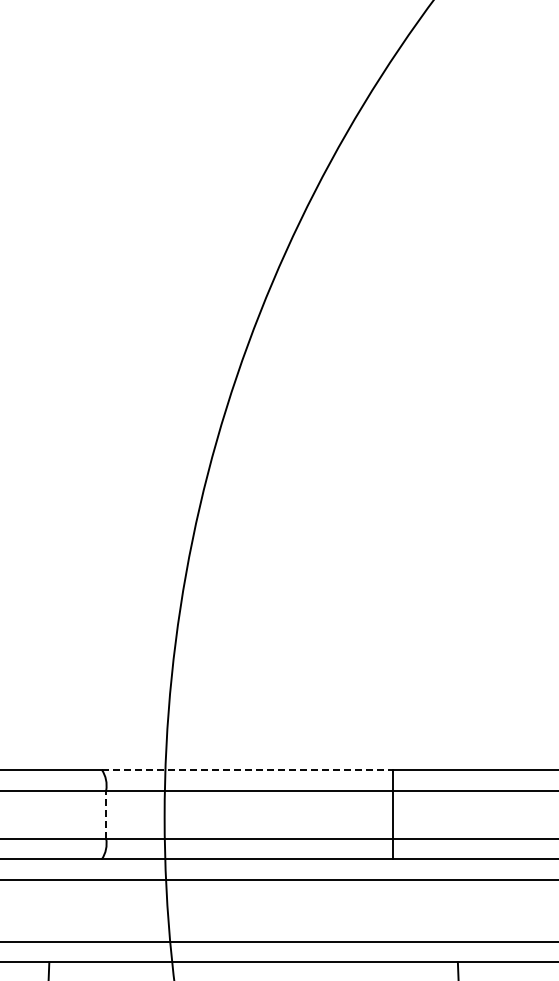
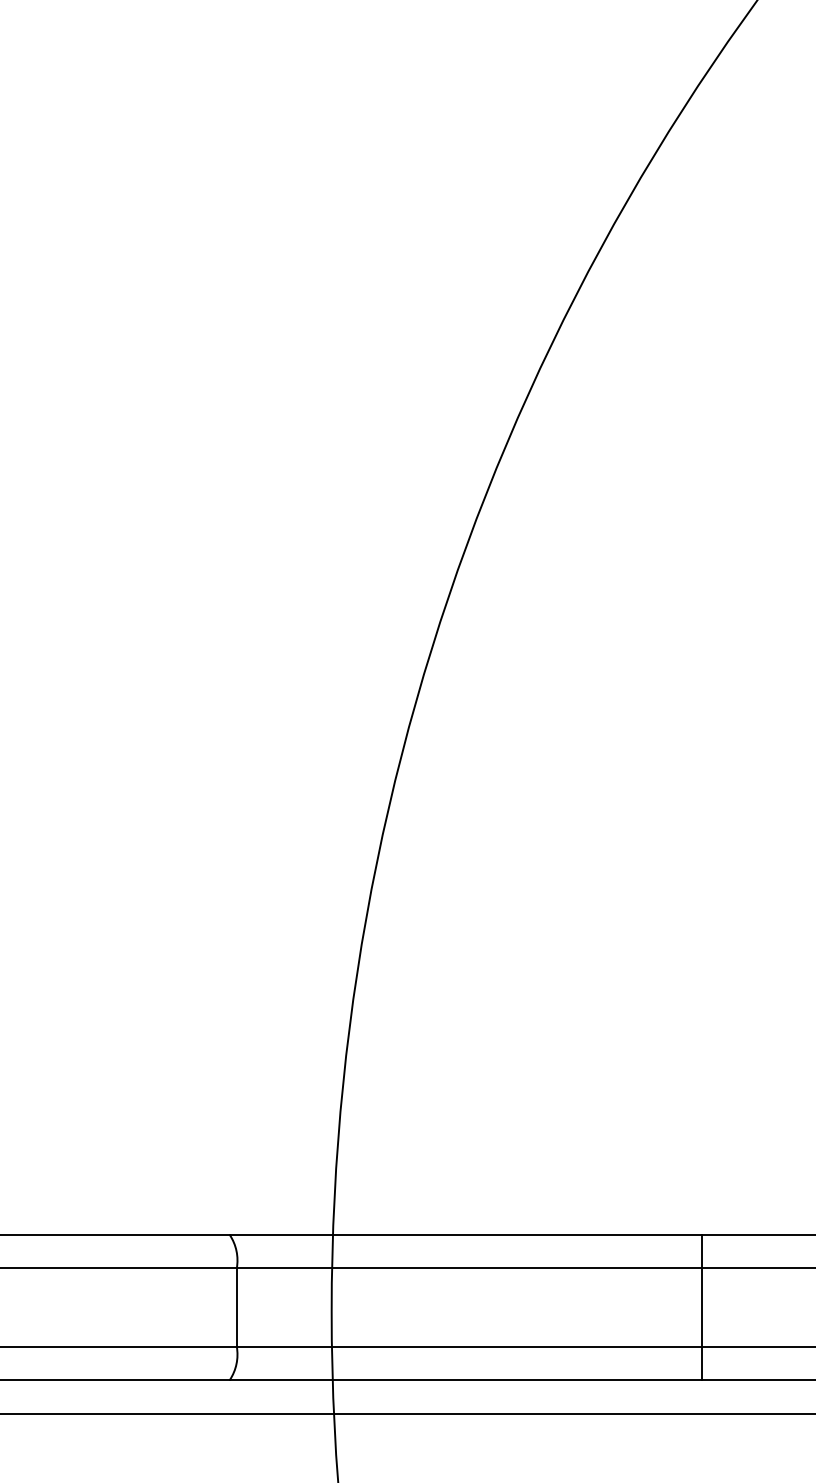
line: (247, 769) -> (466, 1234), dashed -> solid
line: (106, 814) -> (237, 1307), dashed -> solid

